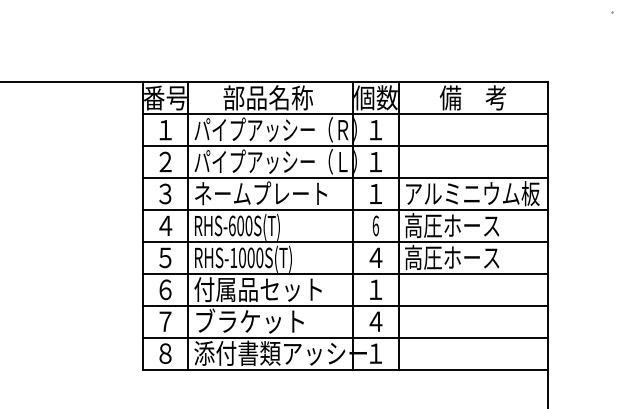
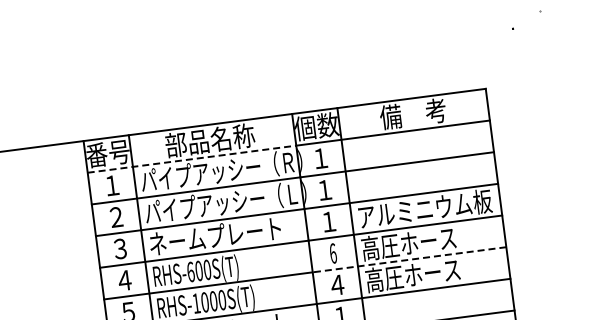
line: (248, 114) -> (192, 159), solid -> dashed
line: (450, 241) -> (409, 259), solid -> dashed

